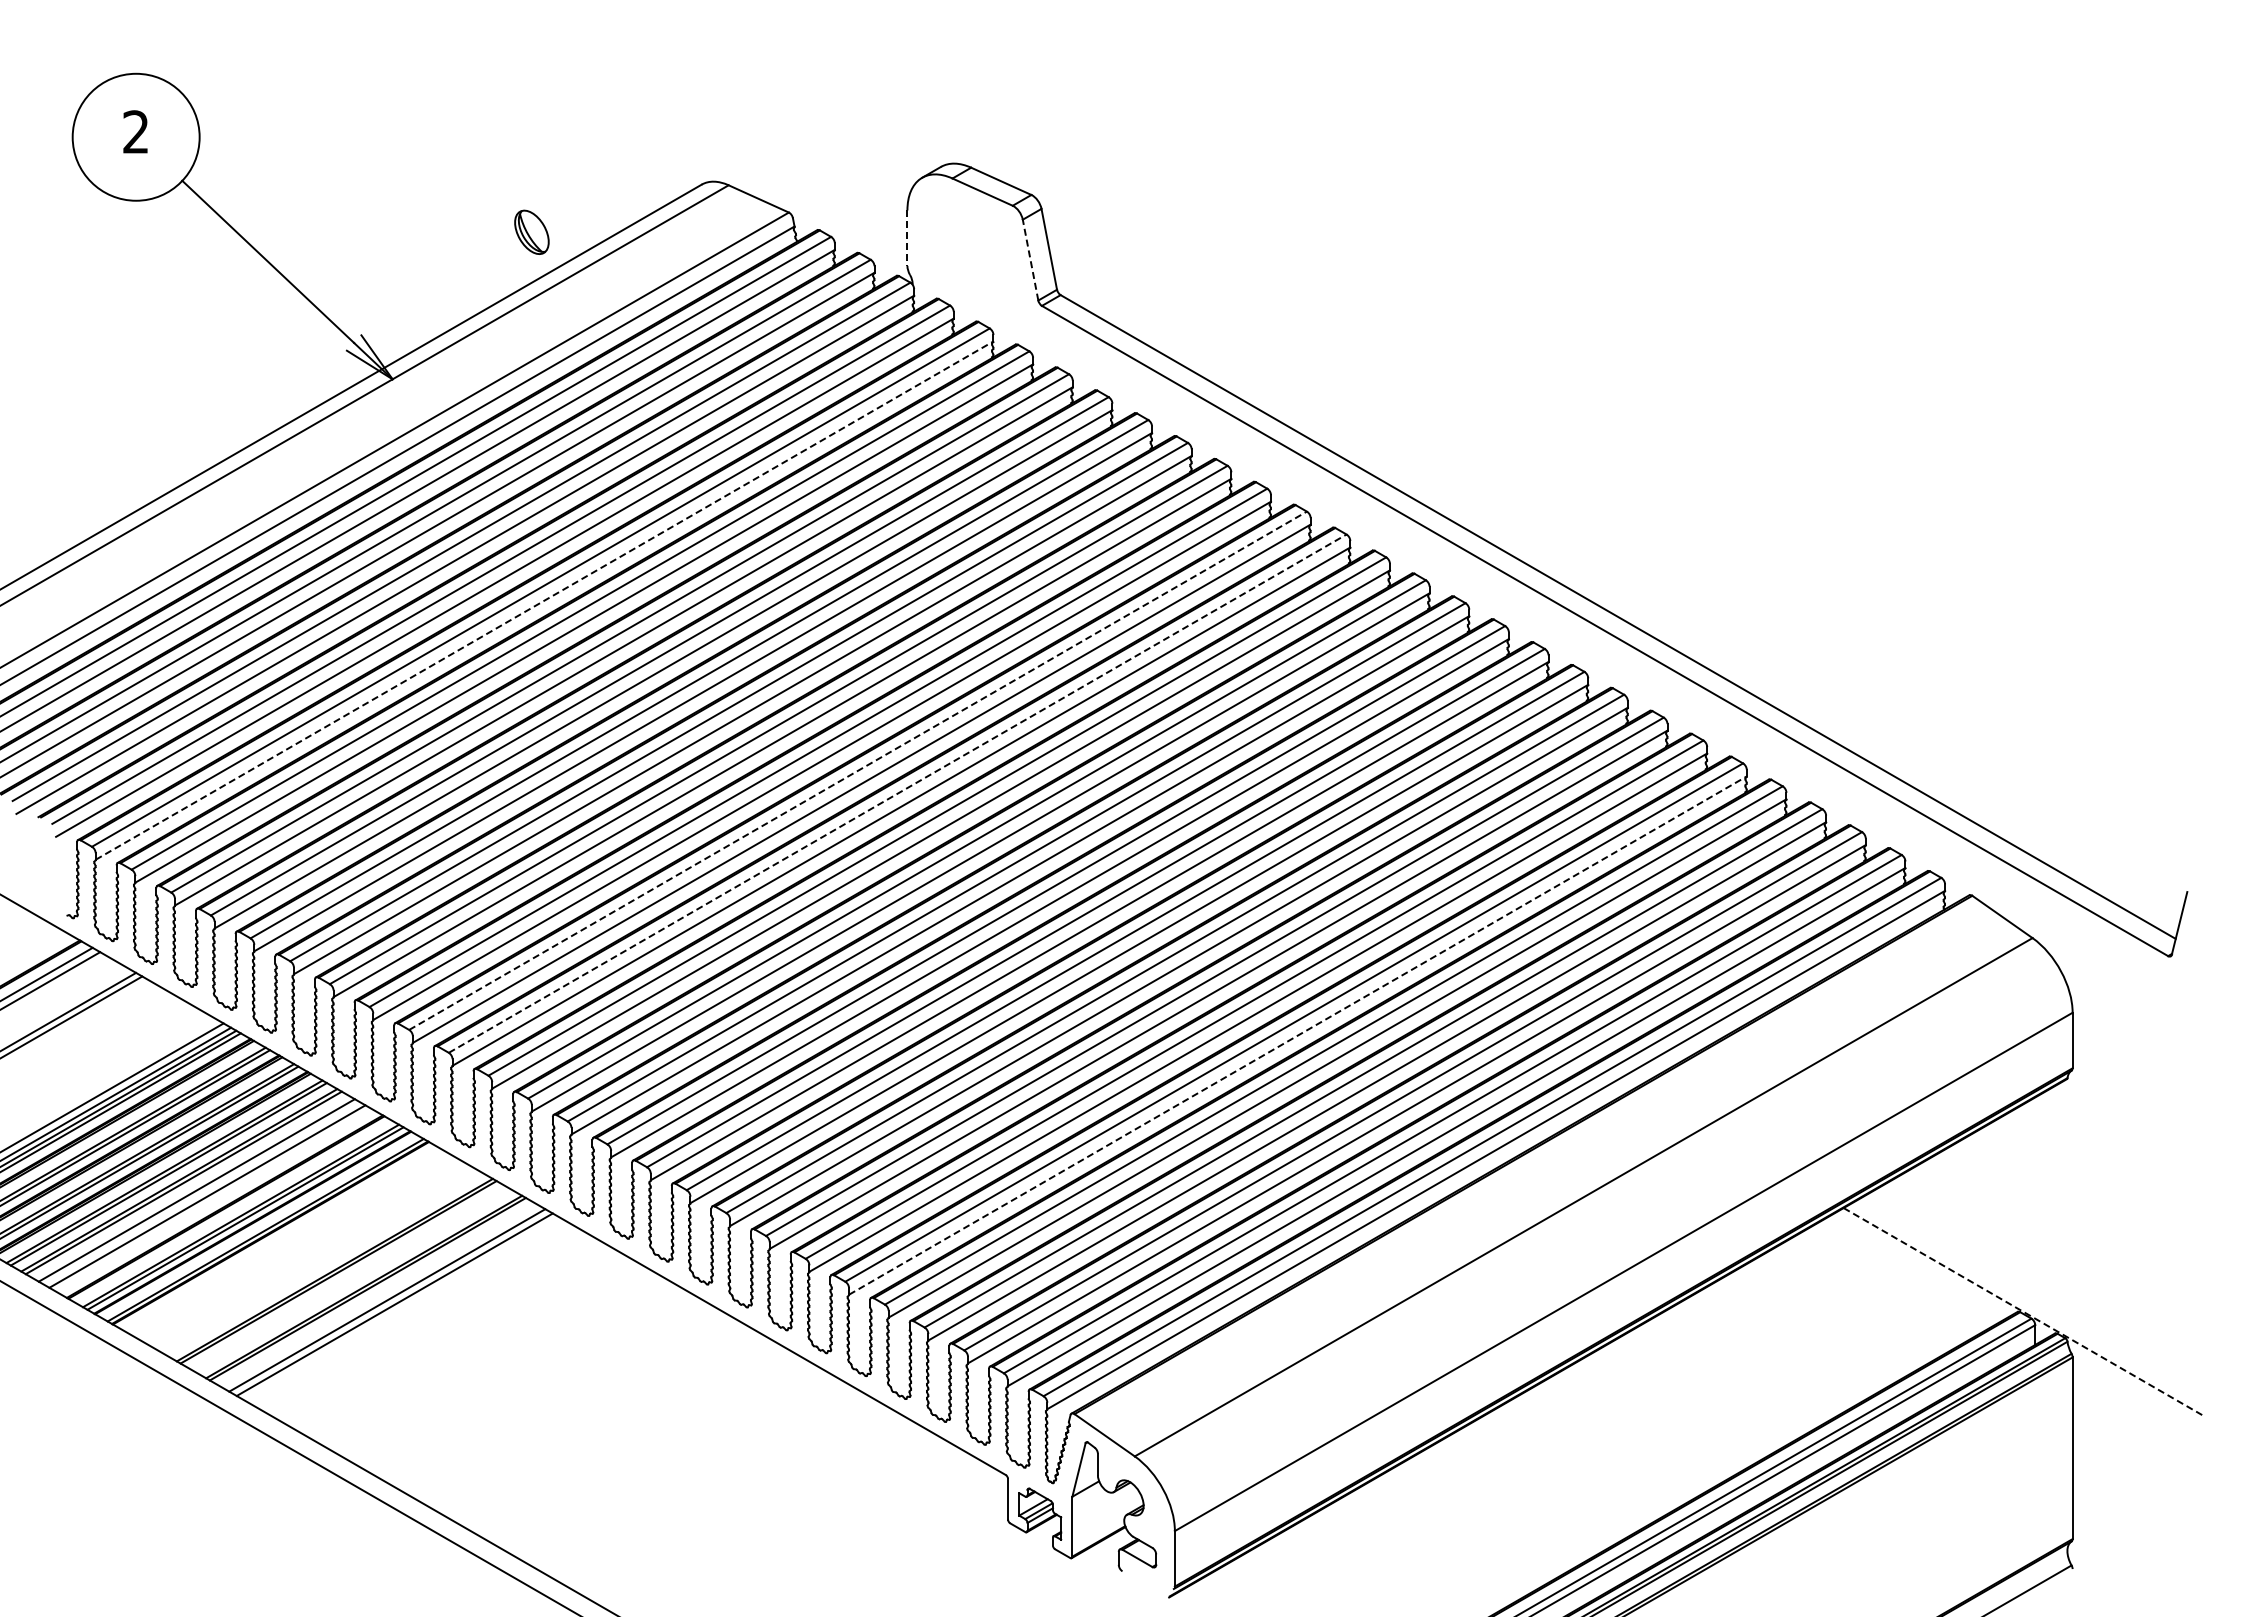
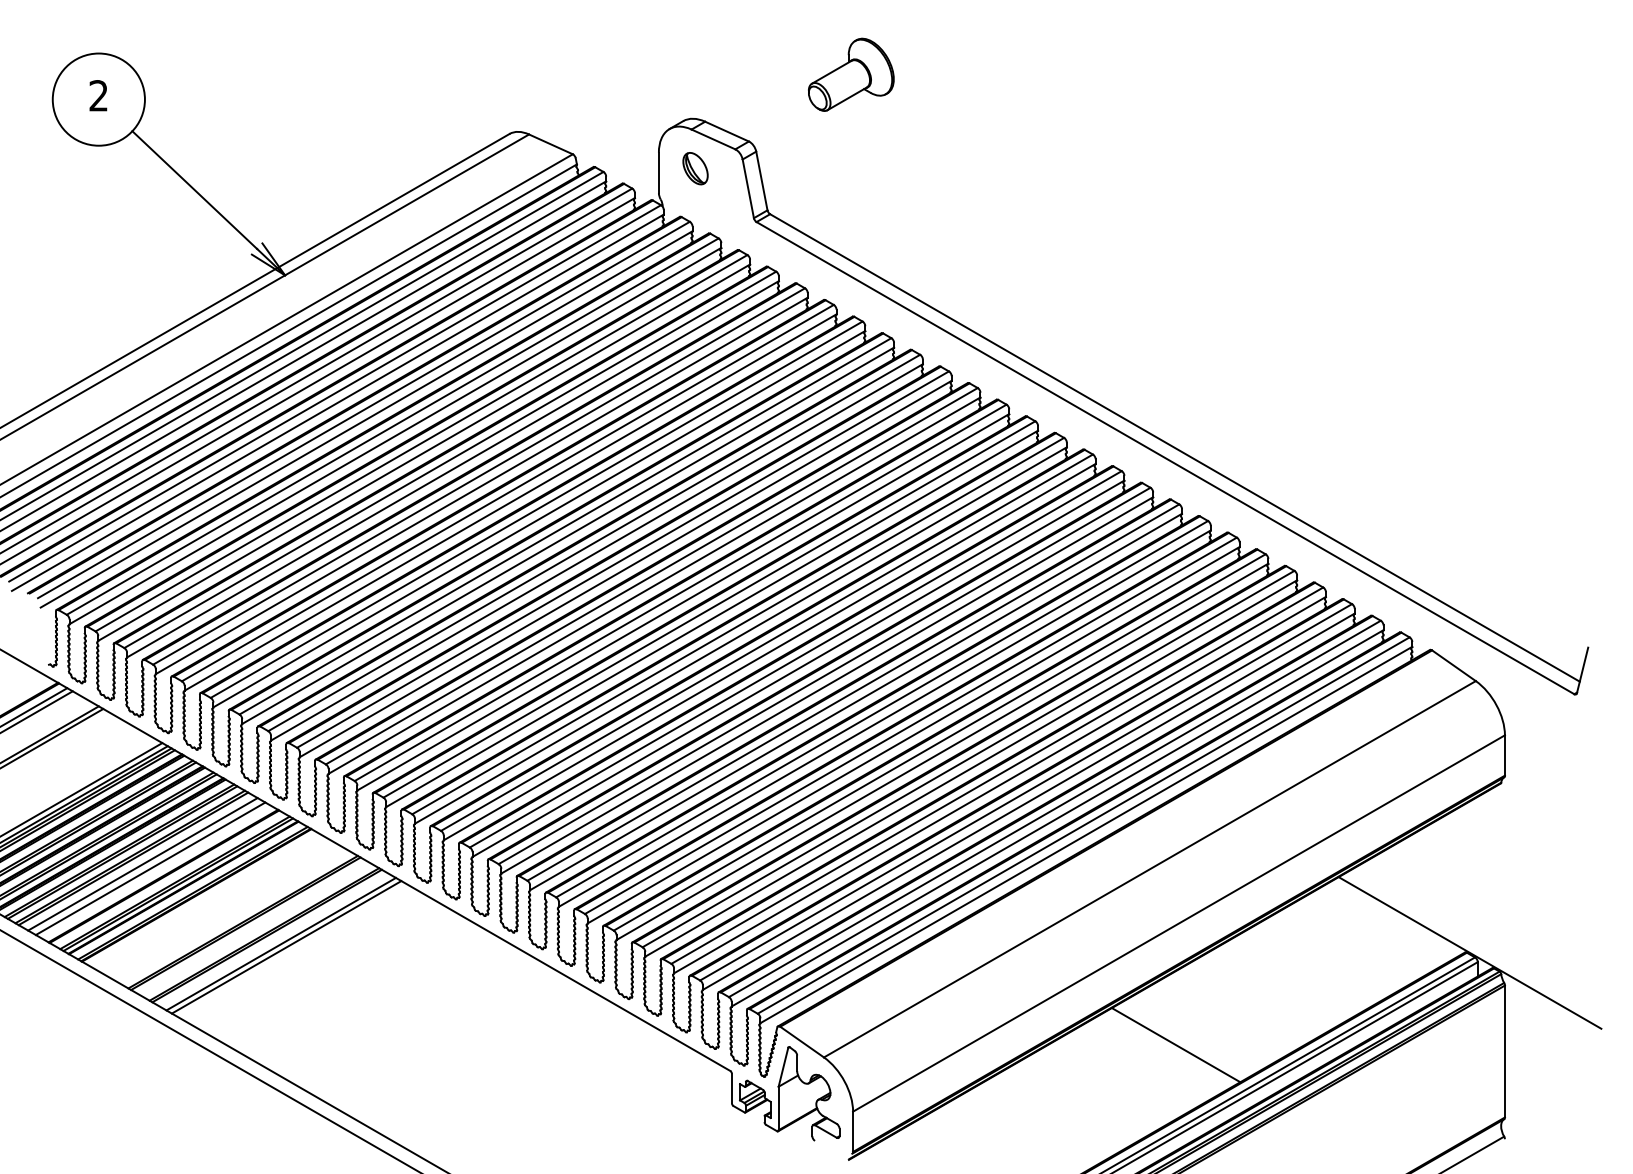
part: (1172, 102) -> (851, 74), added
part: (531, 231) -> (695, 168), moved
line: (907, 238) -> (658, 173), dashed -> solid
line: (1030, 259) -> (748, 188), dashed -> solid
line: (545, 600) -> (396, 435), dashed -> solid
line: (858, 770) -> (623, 559), dashed -> solid
line: (898, 793) -> (652, 576), dashed -> solid
line: (1298, 1035) -> (942, 751), dashed -> solid
line: (2024, 1312) -> (1469, 952), dashed -> solid
line: (1619, 1439) -> (1175, 1045), added

